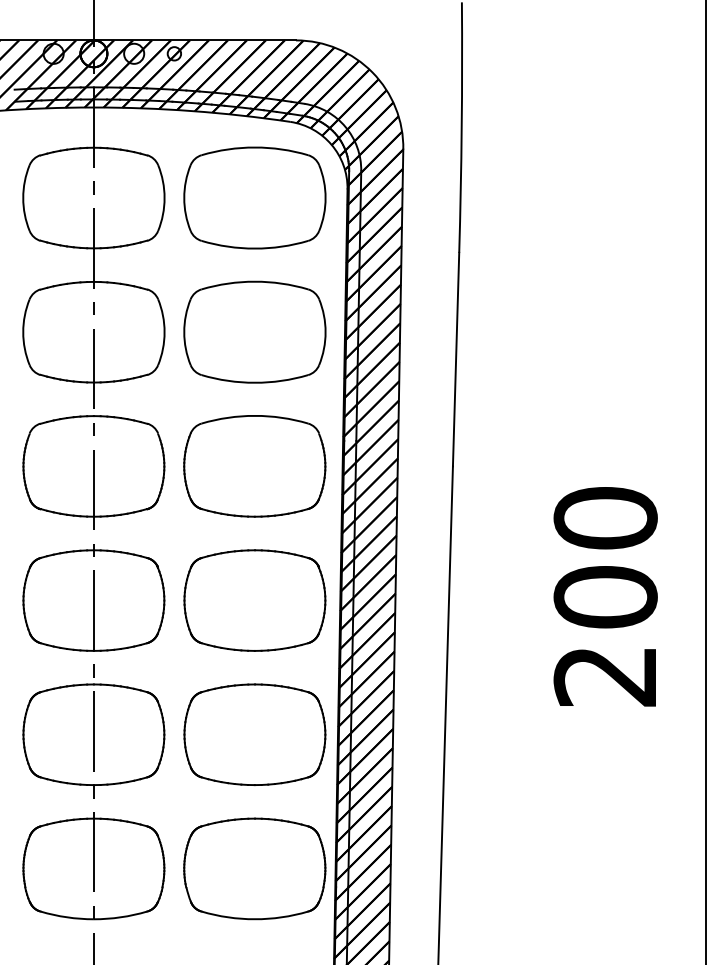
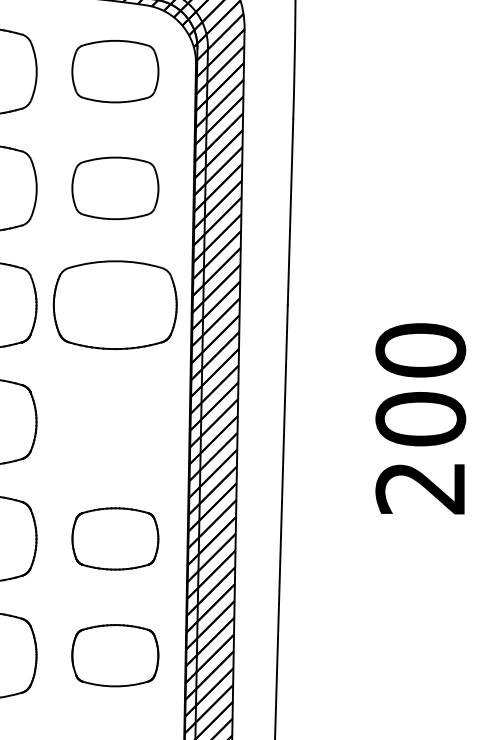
part: (254, 197) -> (115, 71), size x0.7
part: (254, 331) -> (115, 187), size x0.7
part: (254, 600) -> (115, 422), removed
part: (254, 734) -> (115, 538), size x0.7
part: (254, 868) -> (115, 655), size x0.7

